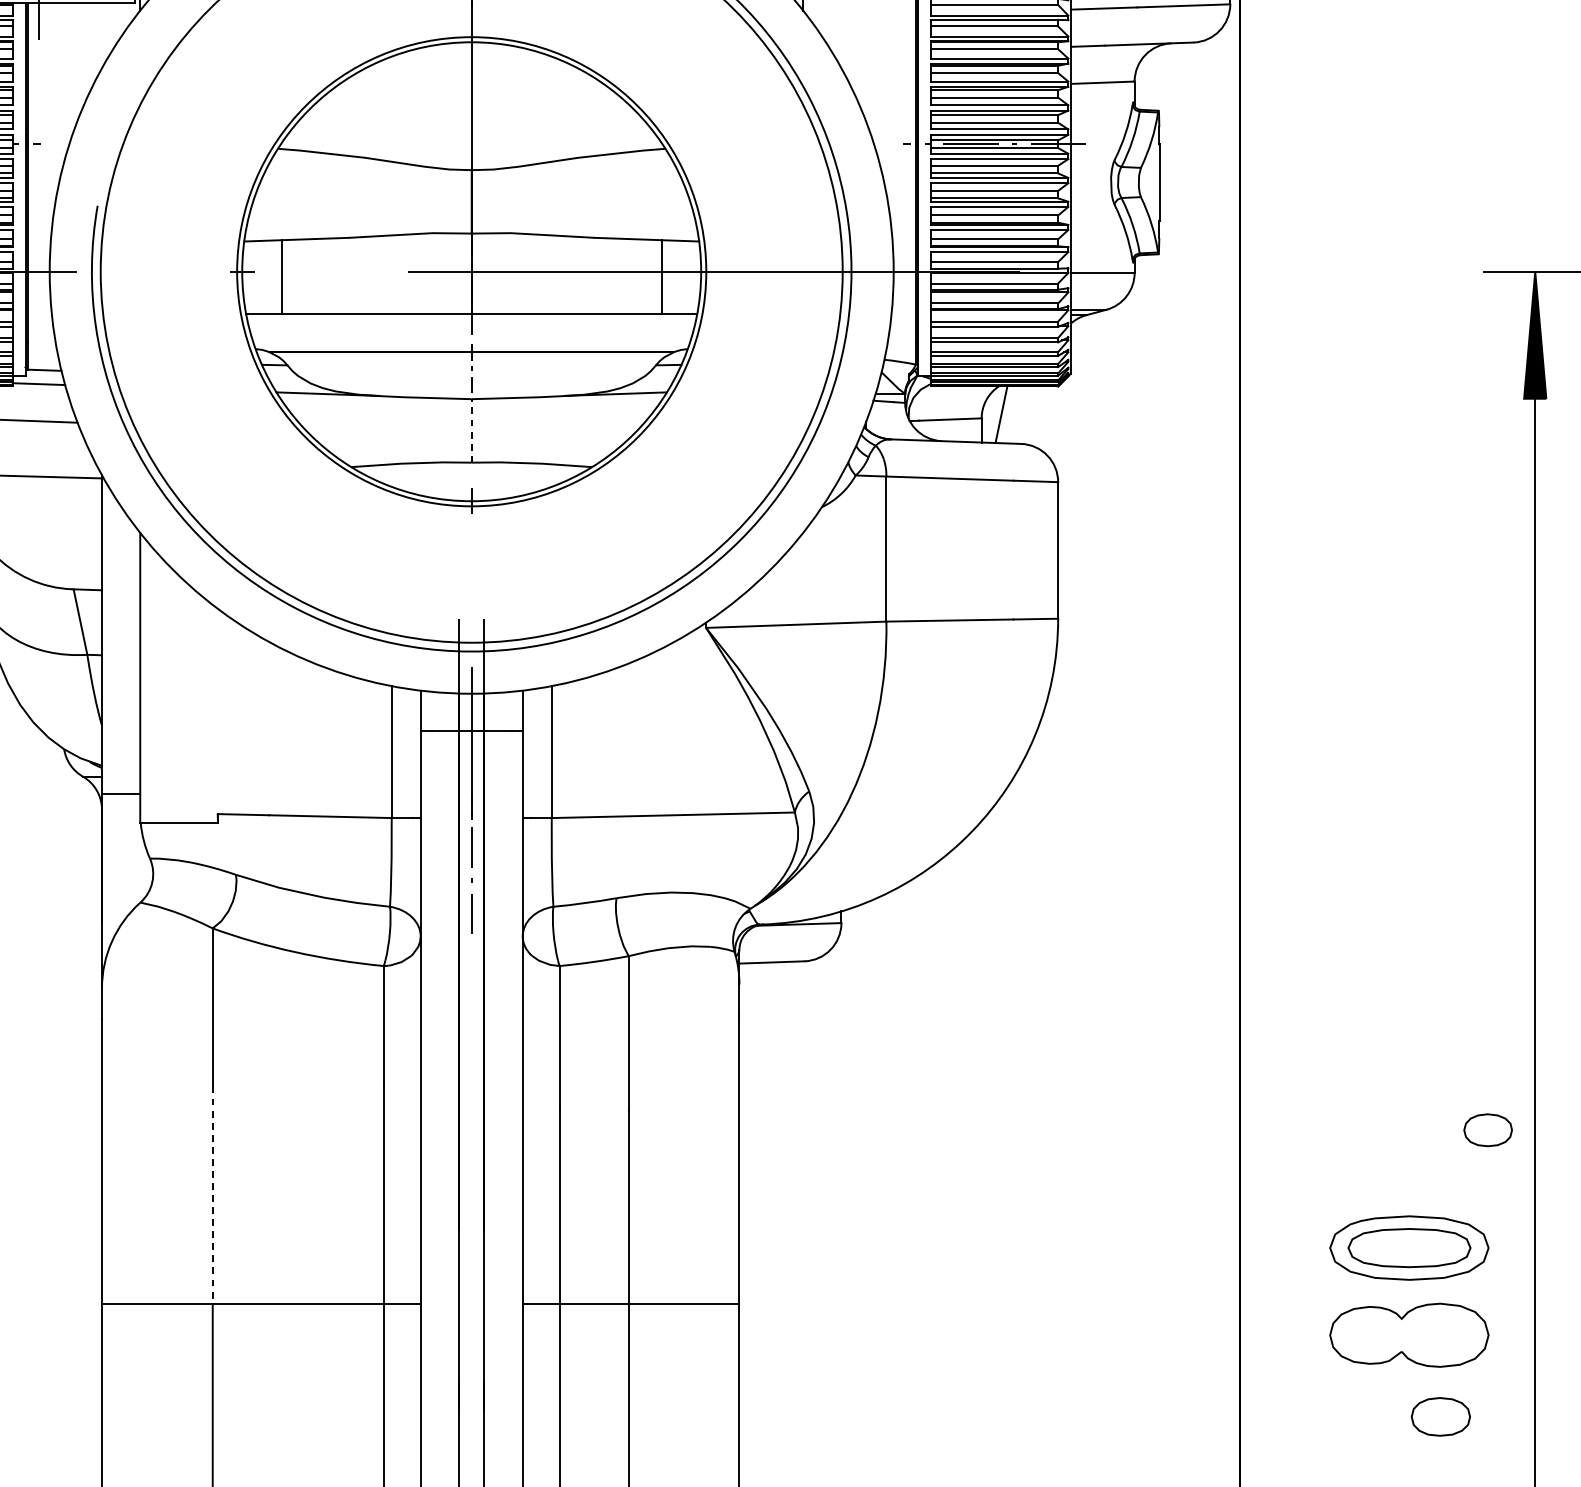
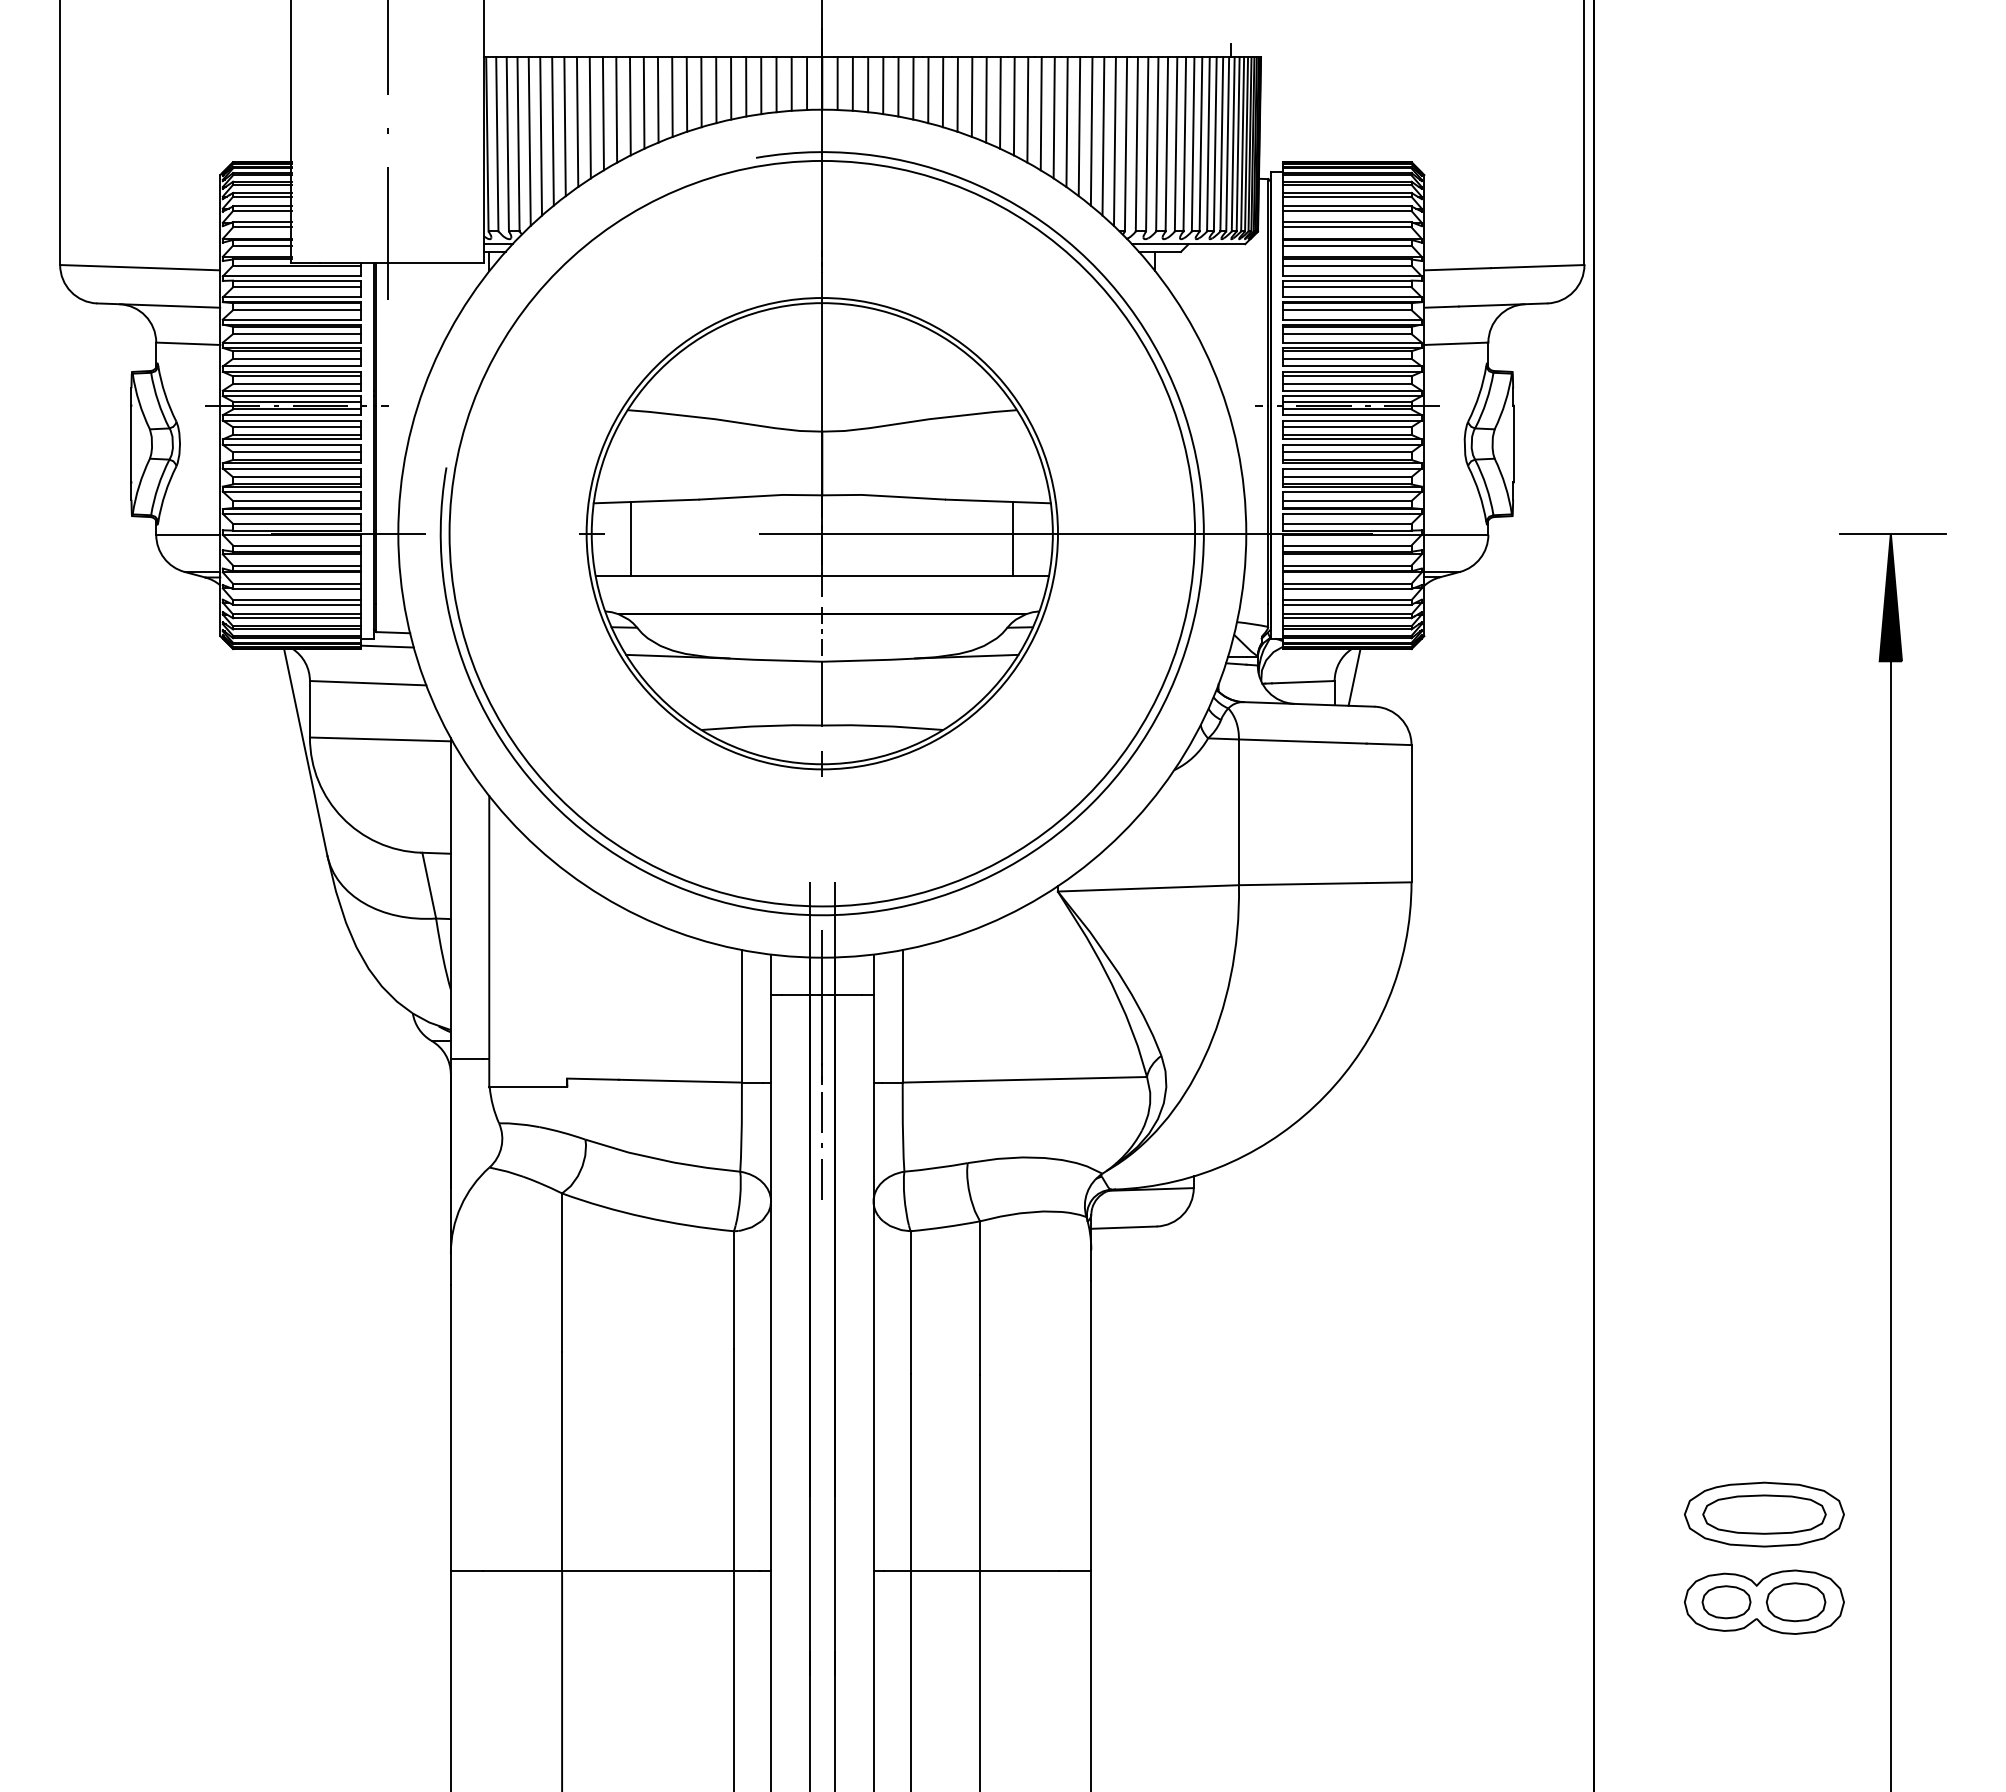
line: (471, 430) -> (822, 693), dashed -> solid
part: (1488, 1130) -> (1726, 1602), moved
line: (213, 1196) -> (562, 1462), dashed -> solid
part: (1440, 1417) -> (1795, 1602), moved

